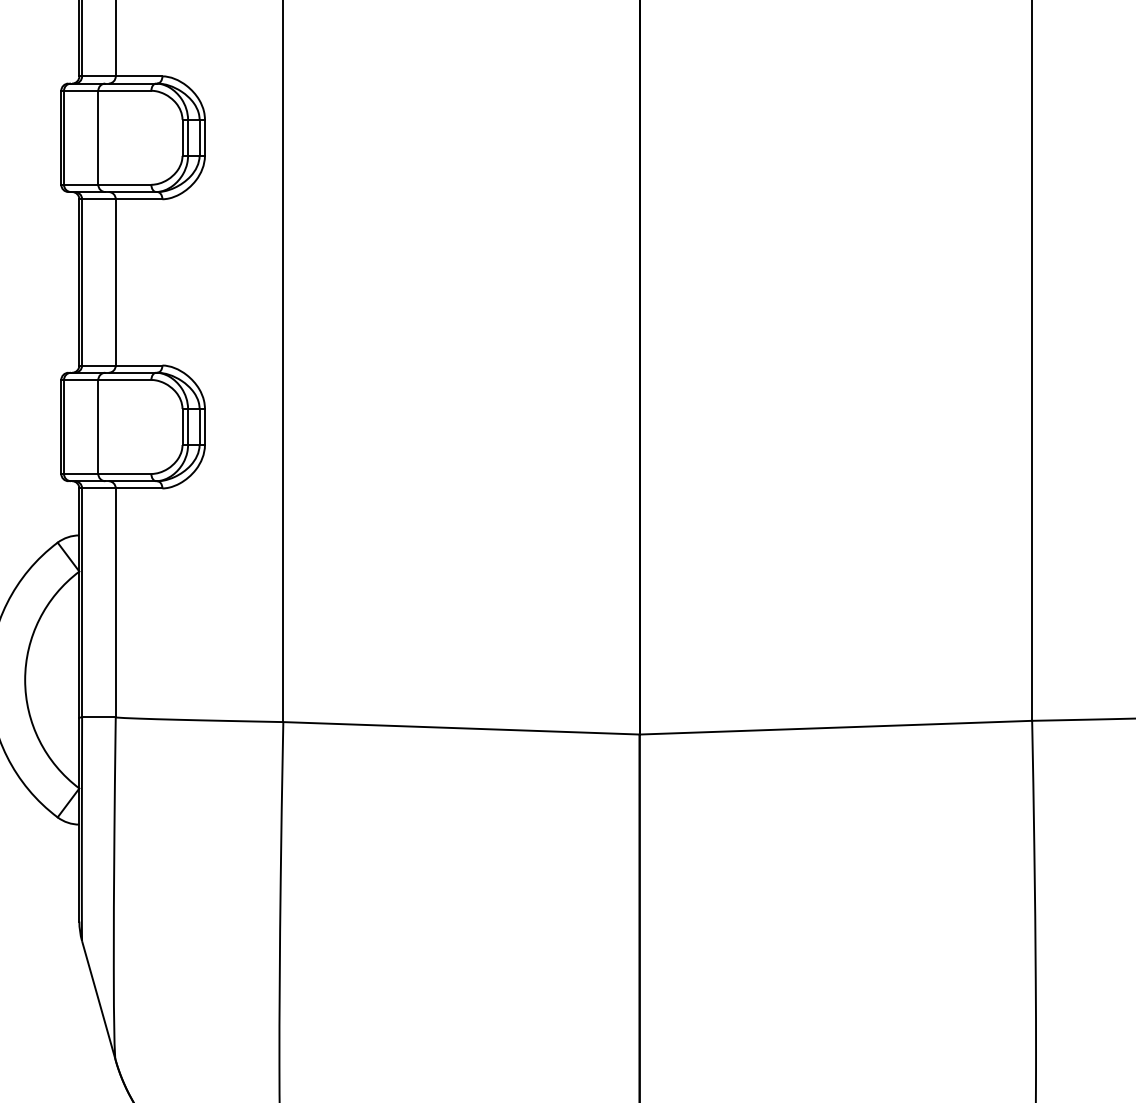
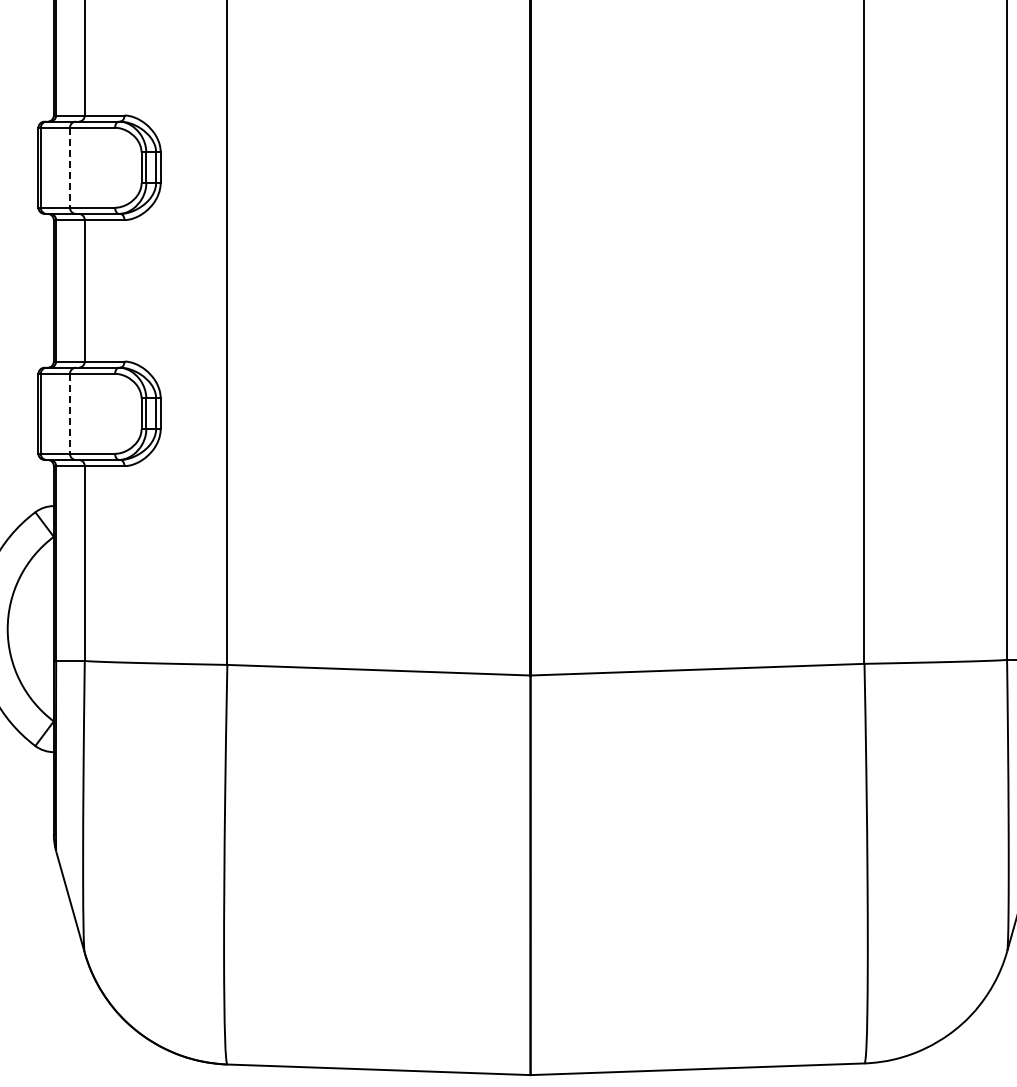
line: (97, 137) -> (69, 167), solid -> dashed
line: (97, 426) -> (69, 413), solid -> dashed

